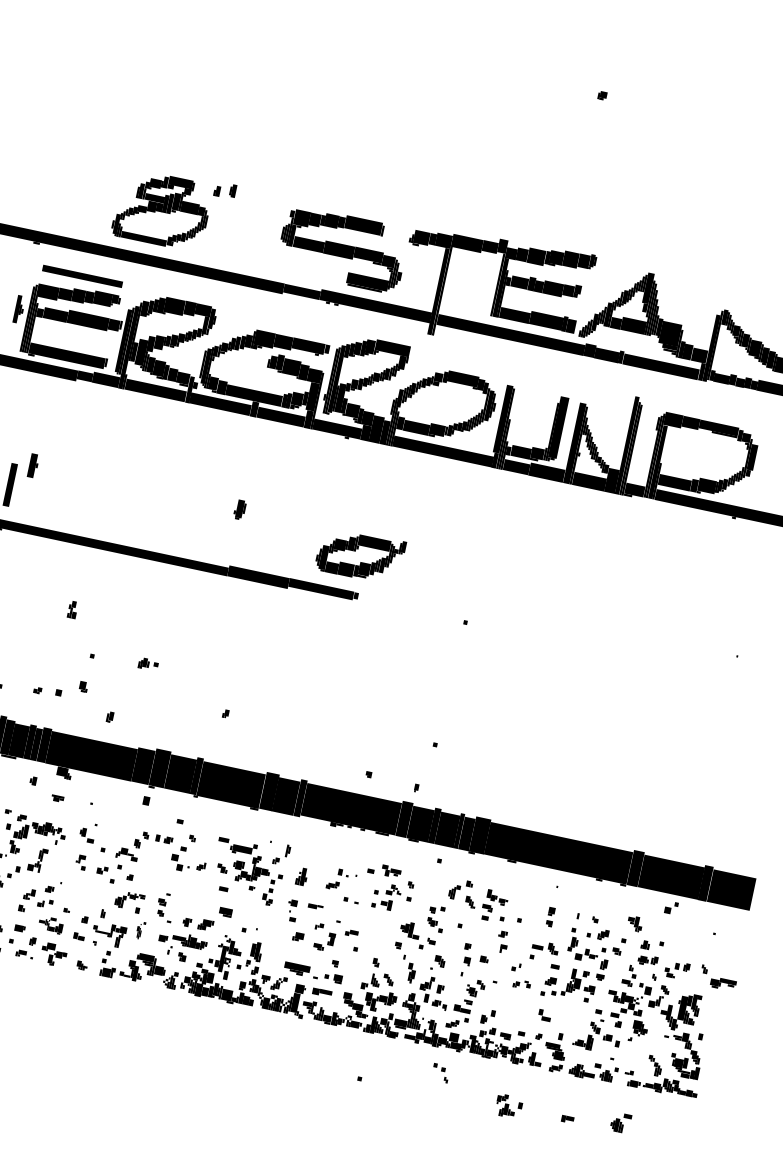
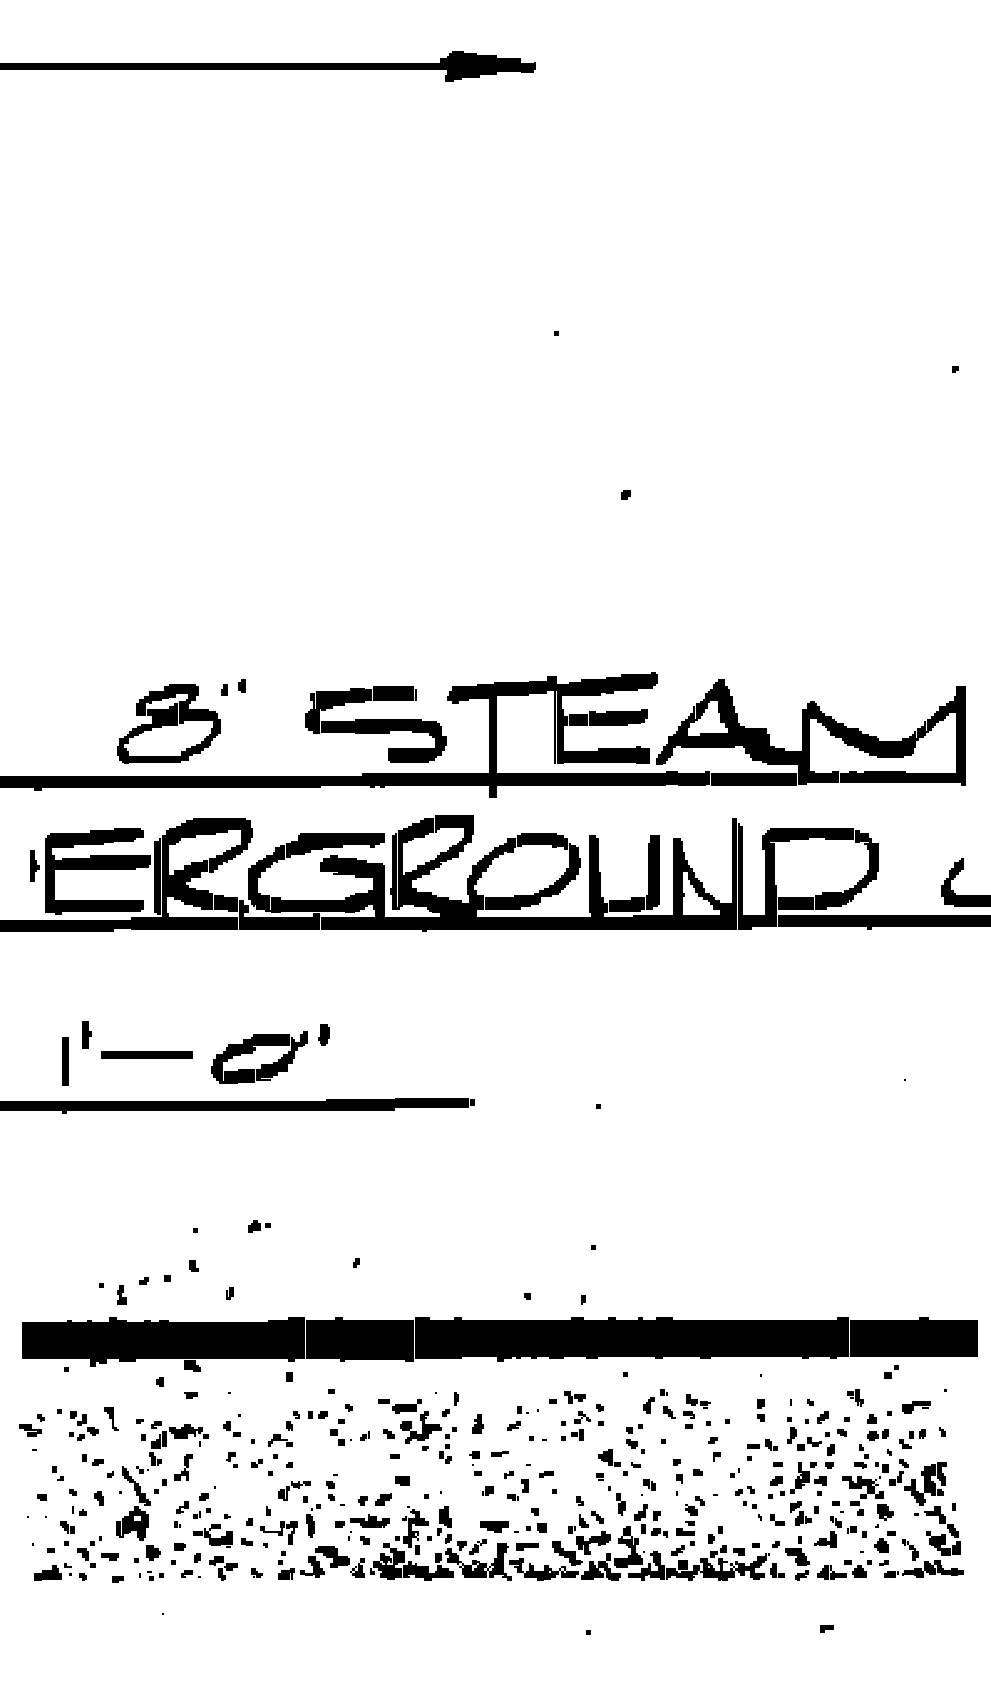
line: (81, 275) -> (146, 1054), moved
part: (361, 562) -> (261, 1064), moved
part: (72, 609) -> (121, 1294), moved
part: (50, 924) -> (212, 1535), size x1.43
part: (140, 930) -> (313, 1520), size x1.67
part: (723, 983) -> (916, 1407), moved
part: (440, 1073) -> (752, 1510), moved
part: (509, 1106) -> (804, 1513), moved
part: (620, 1122) -> (884, 1541), moved

